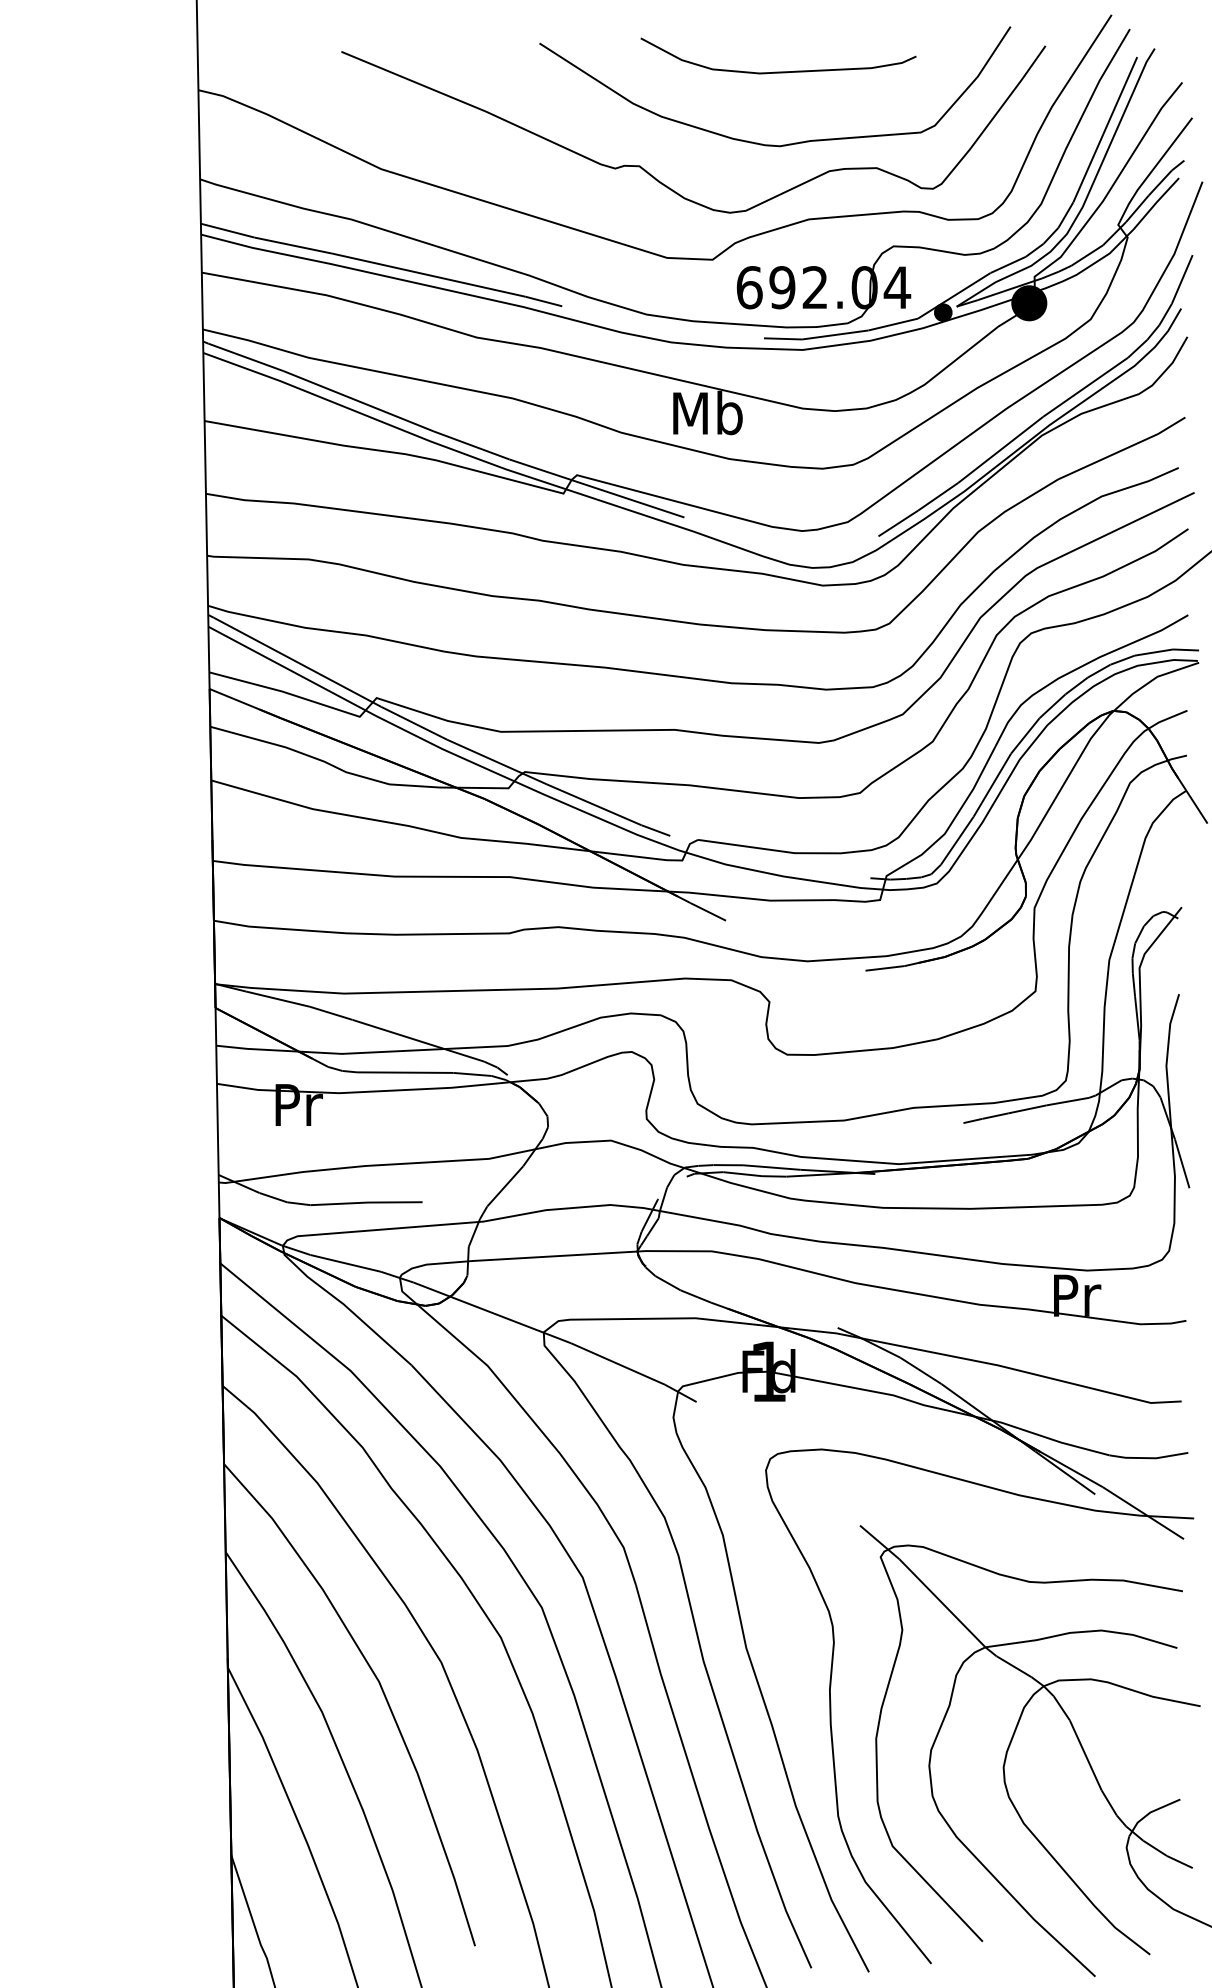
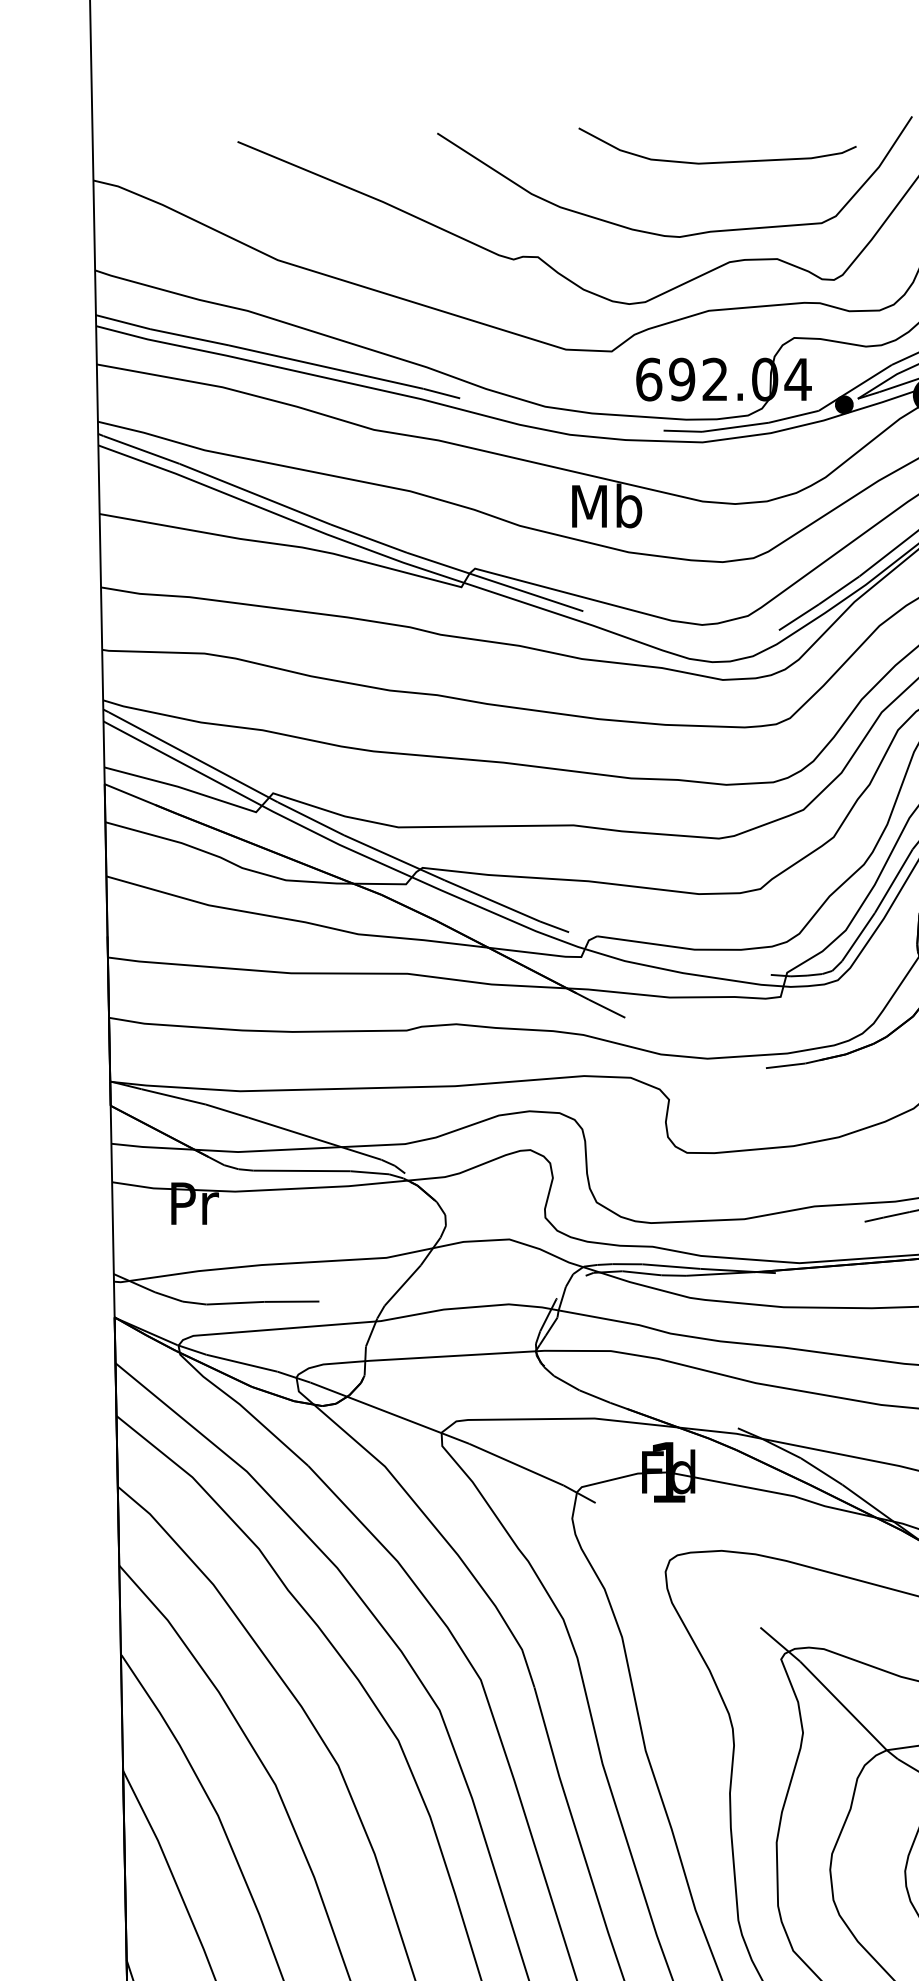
curve: (778, 71) -> (717, 161), moved

